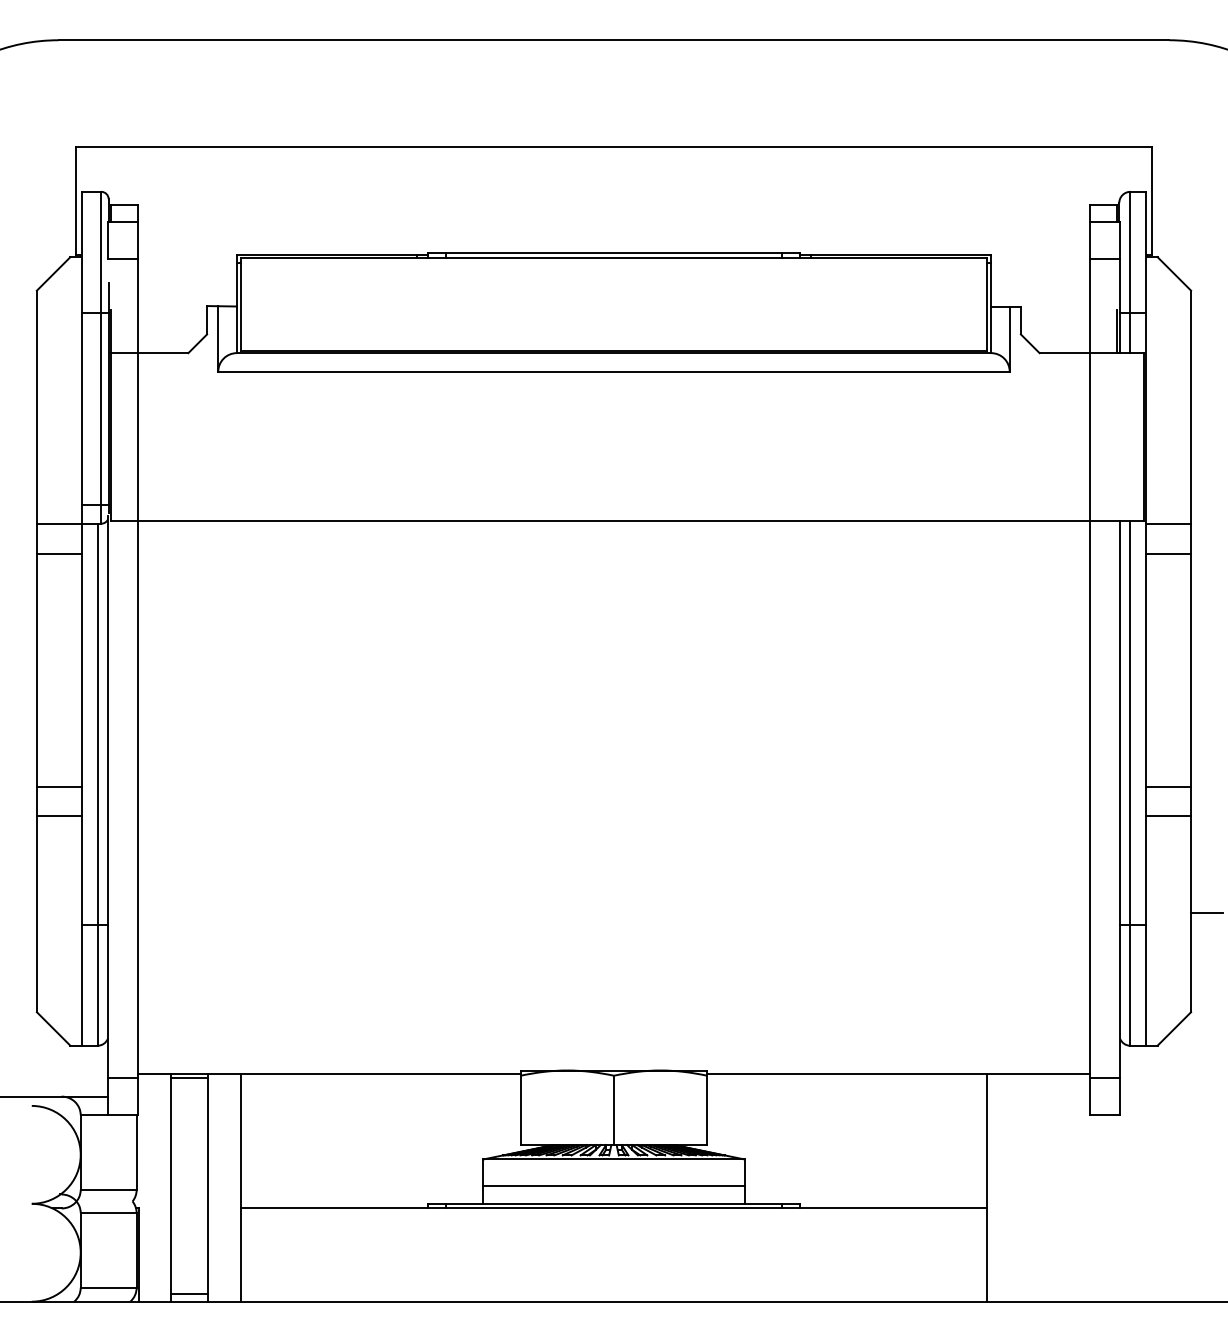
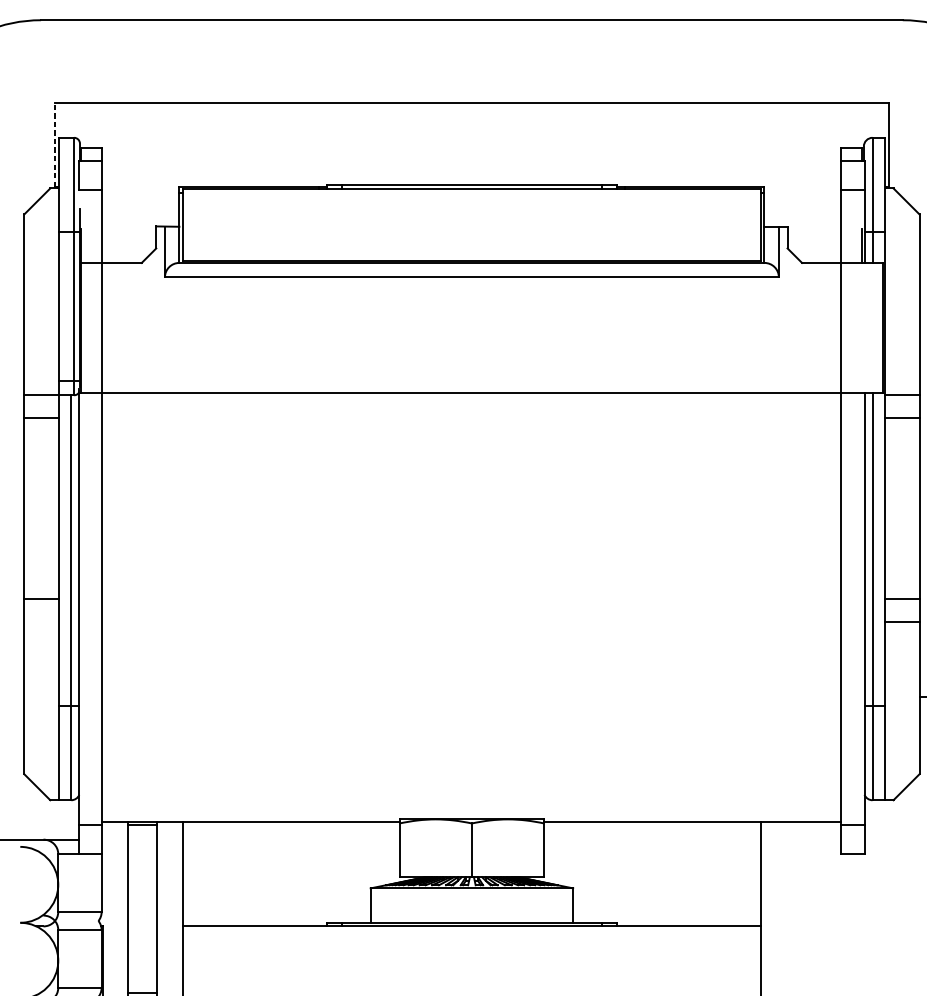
line: (76, 200) -> (54, 144), solid -> dashed
line: (58, 816) -> (41, 622), removed
line: (613, 1186) -> (471, 909), removed

